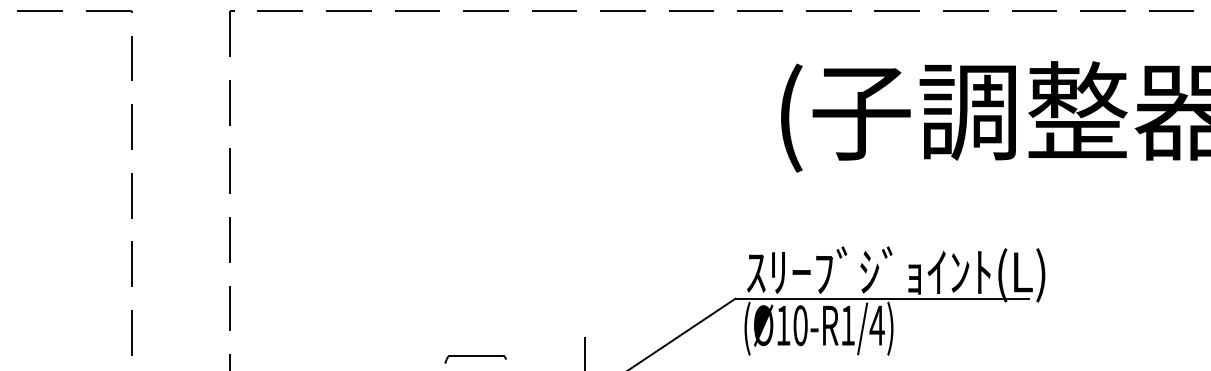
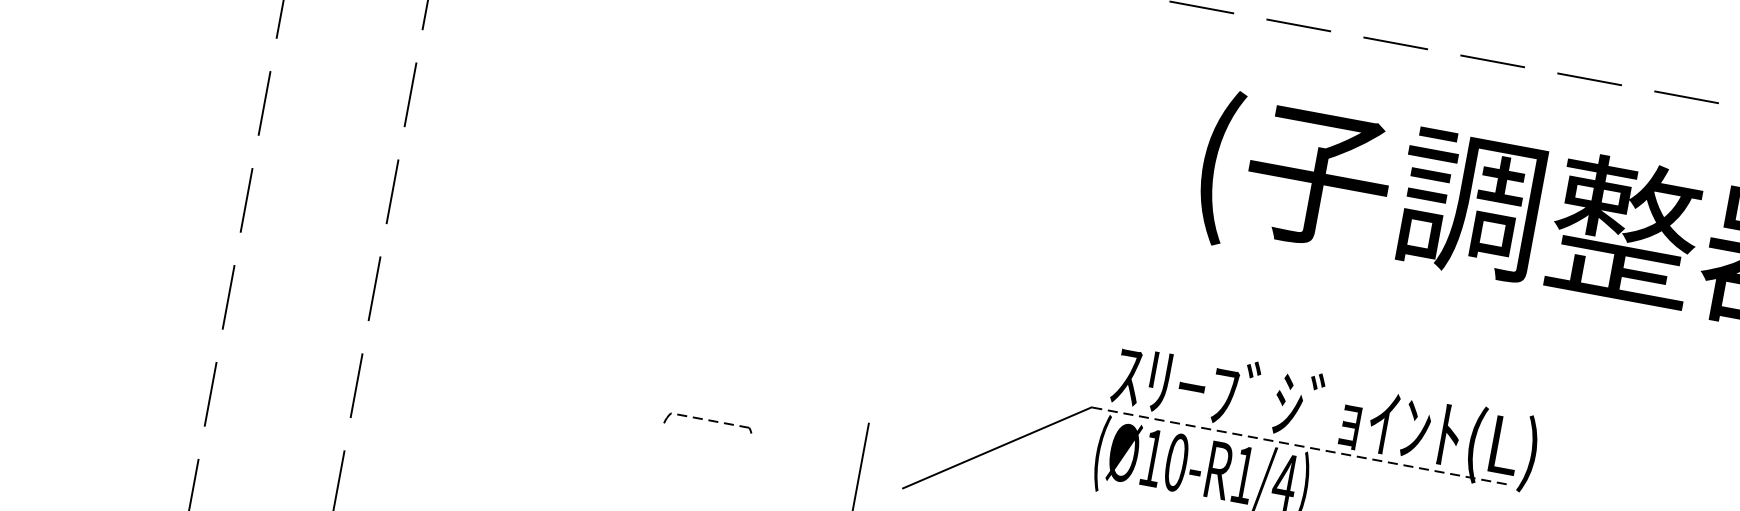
line: (882, 298) -> (1299, 445), solid -> dashed
line: (476, 356) -> (710, 421), solid -> dashed

